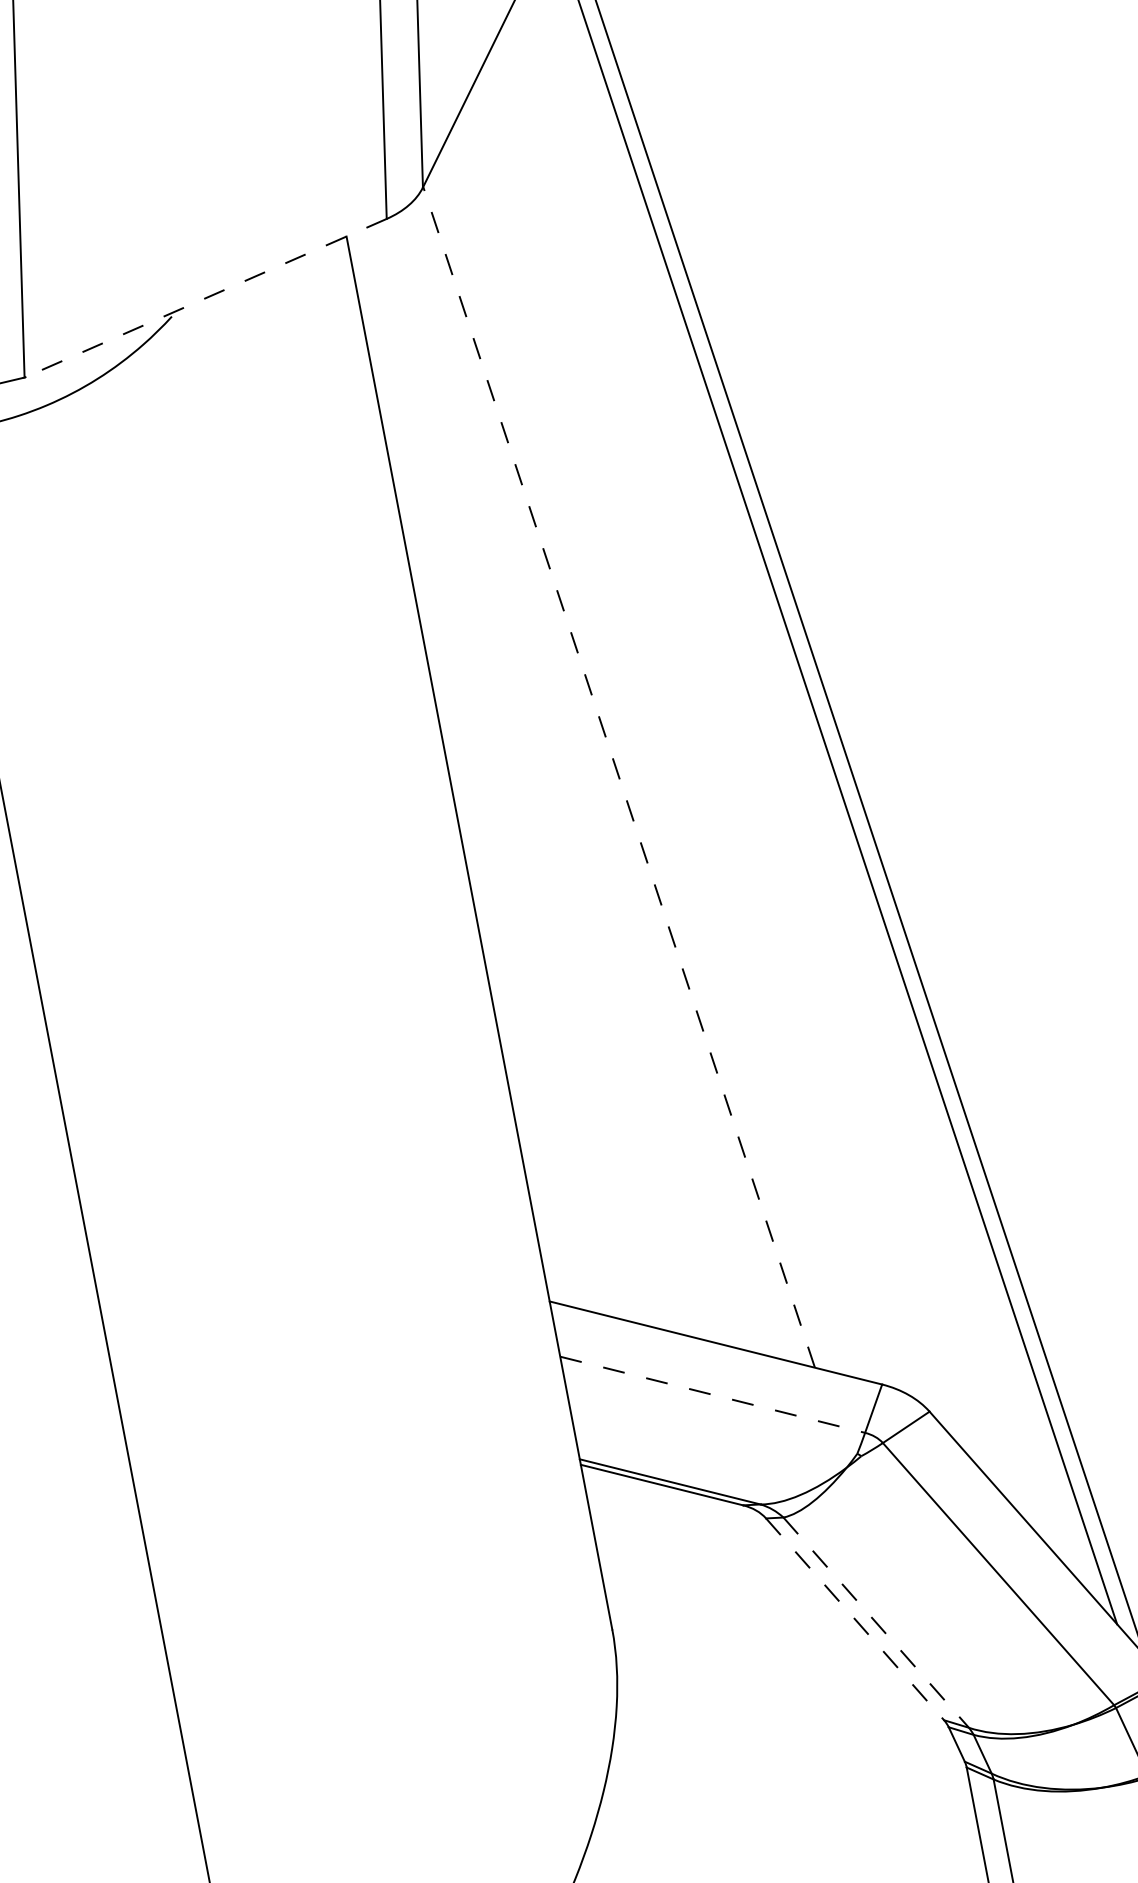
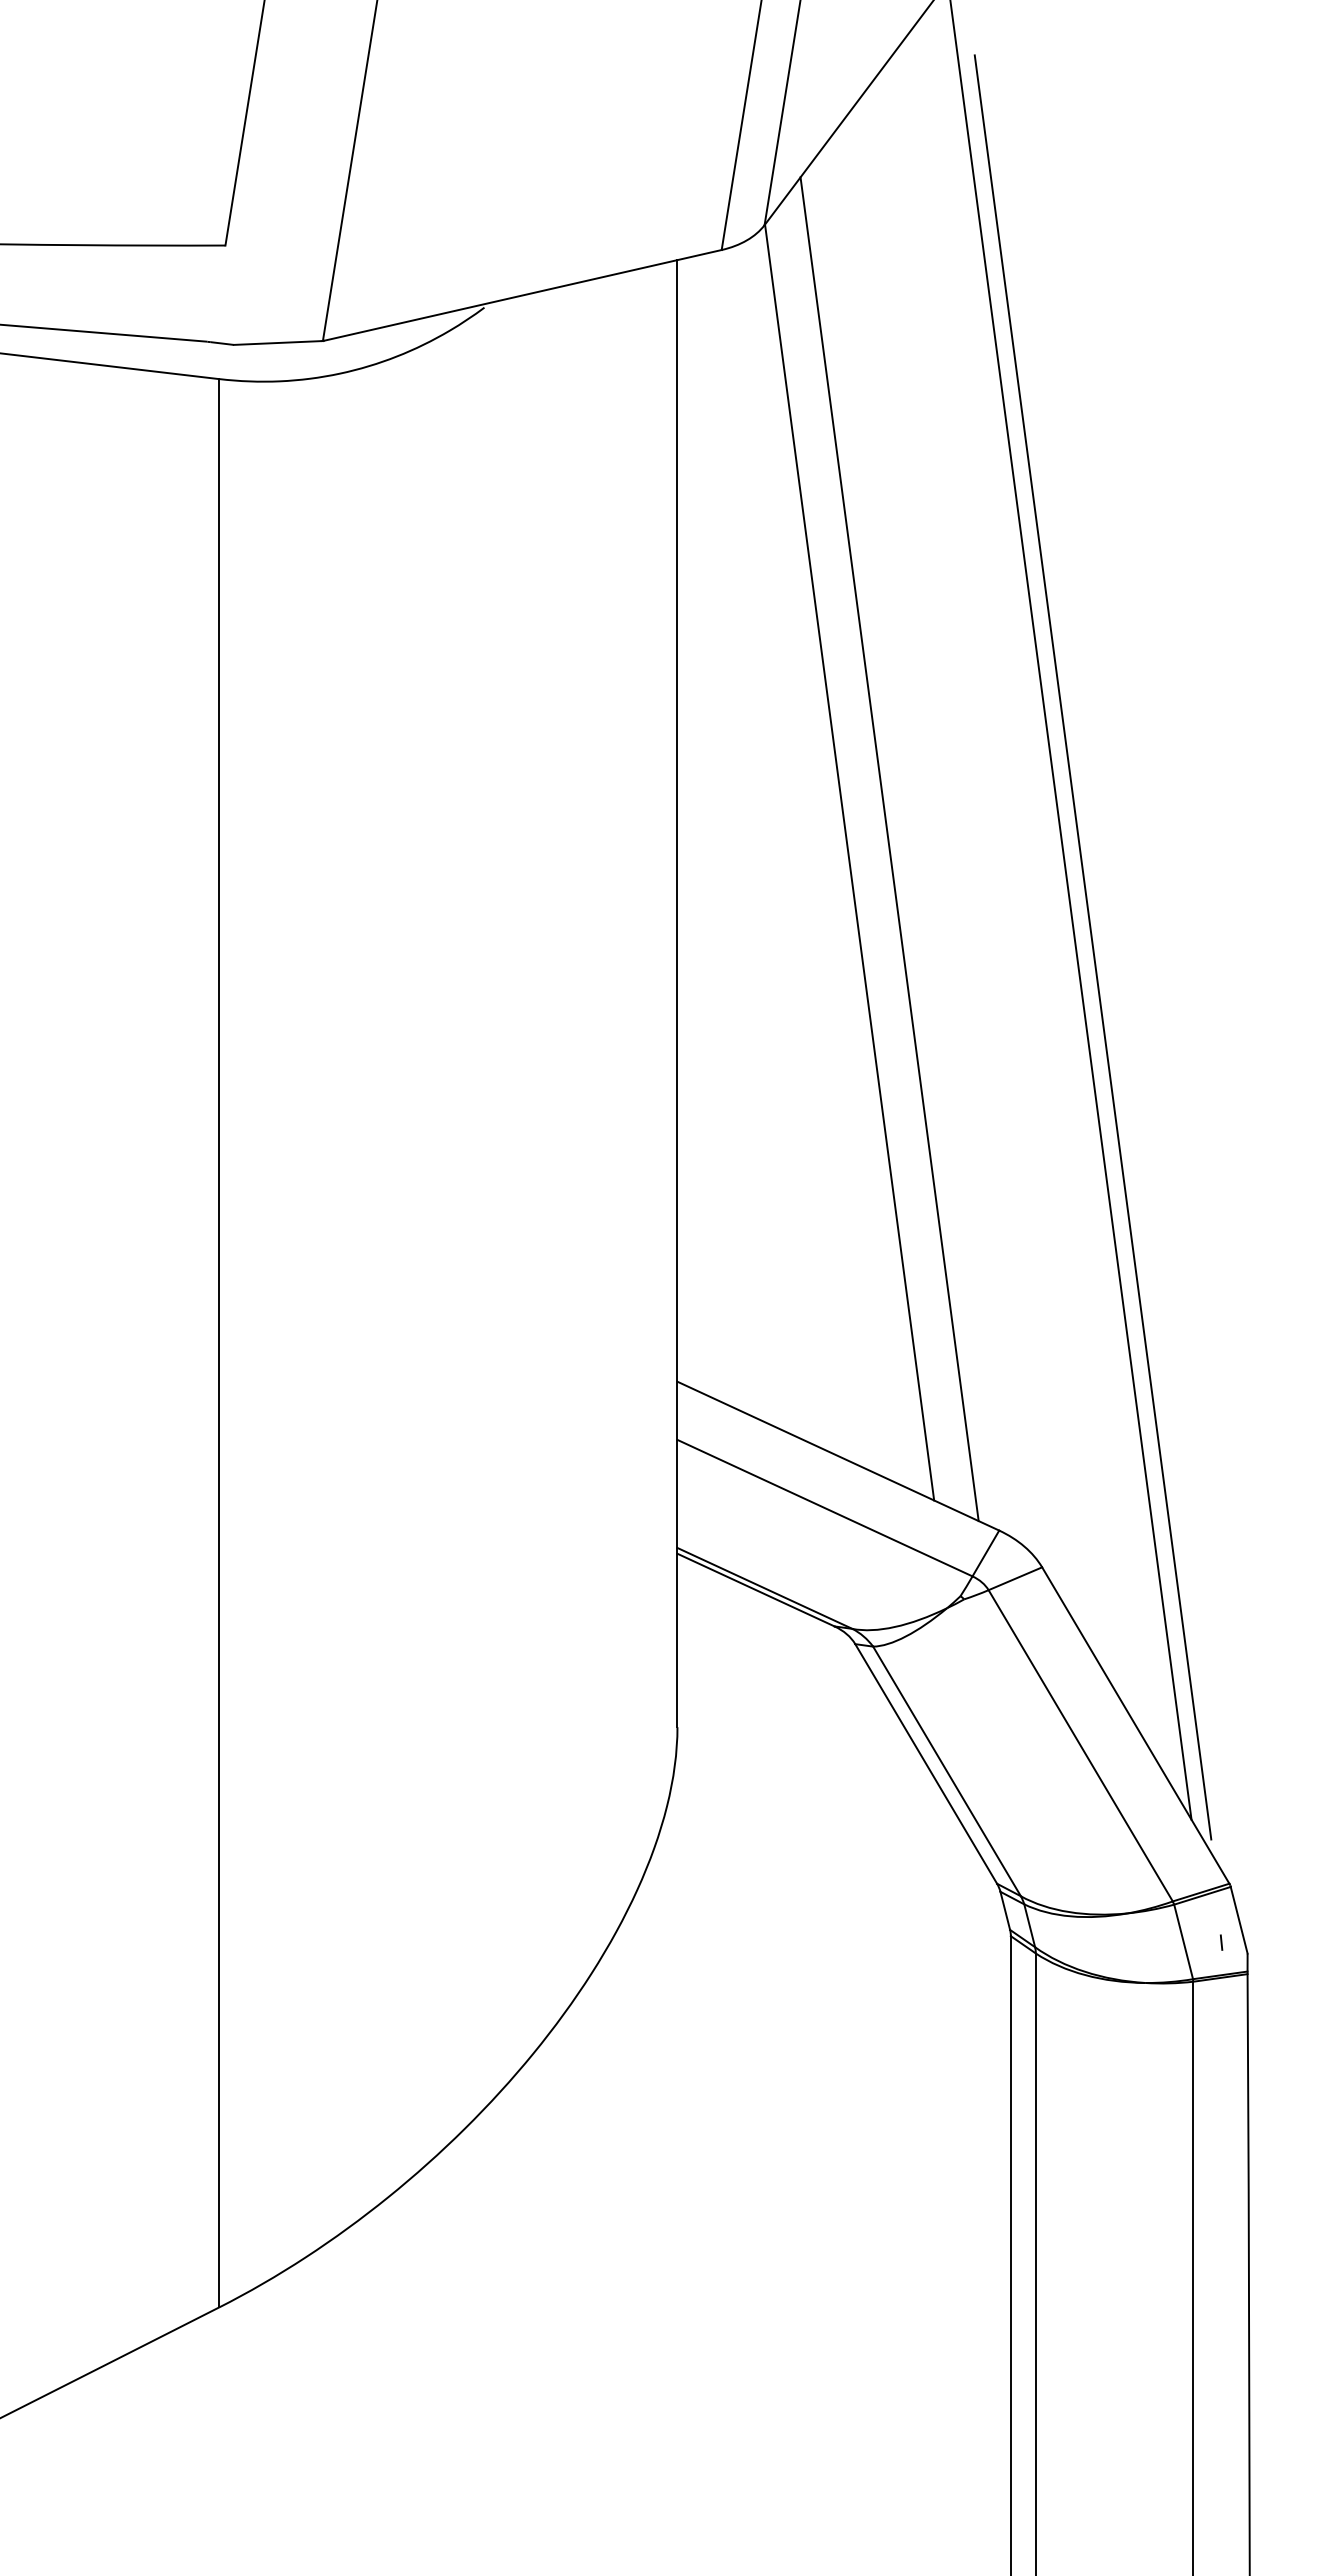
line: (205, 298) -> (522, 295), dashed -> solid
line: (654, 757) -> (889, 849), added
line: (619, 777) -> (849, 862), dashed -> solid
line: (713, 1395) -> (825, 1508), dashed -> solid
line: (855, 1619) -> (926, 1764), dashed -> solid
line: (876, 1622) -> (947, 1771), dashed -> solid

